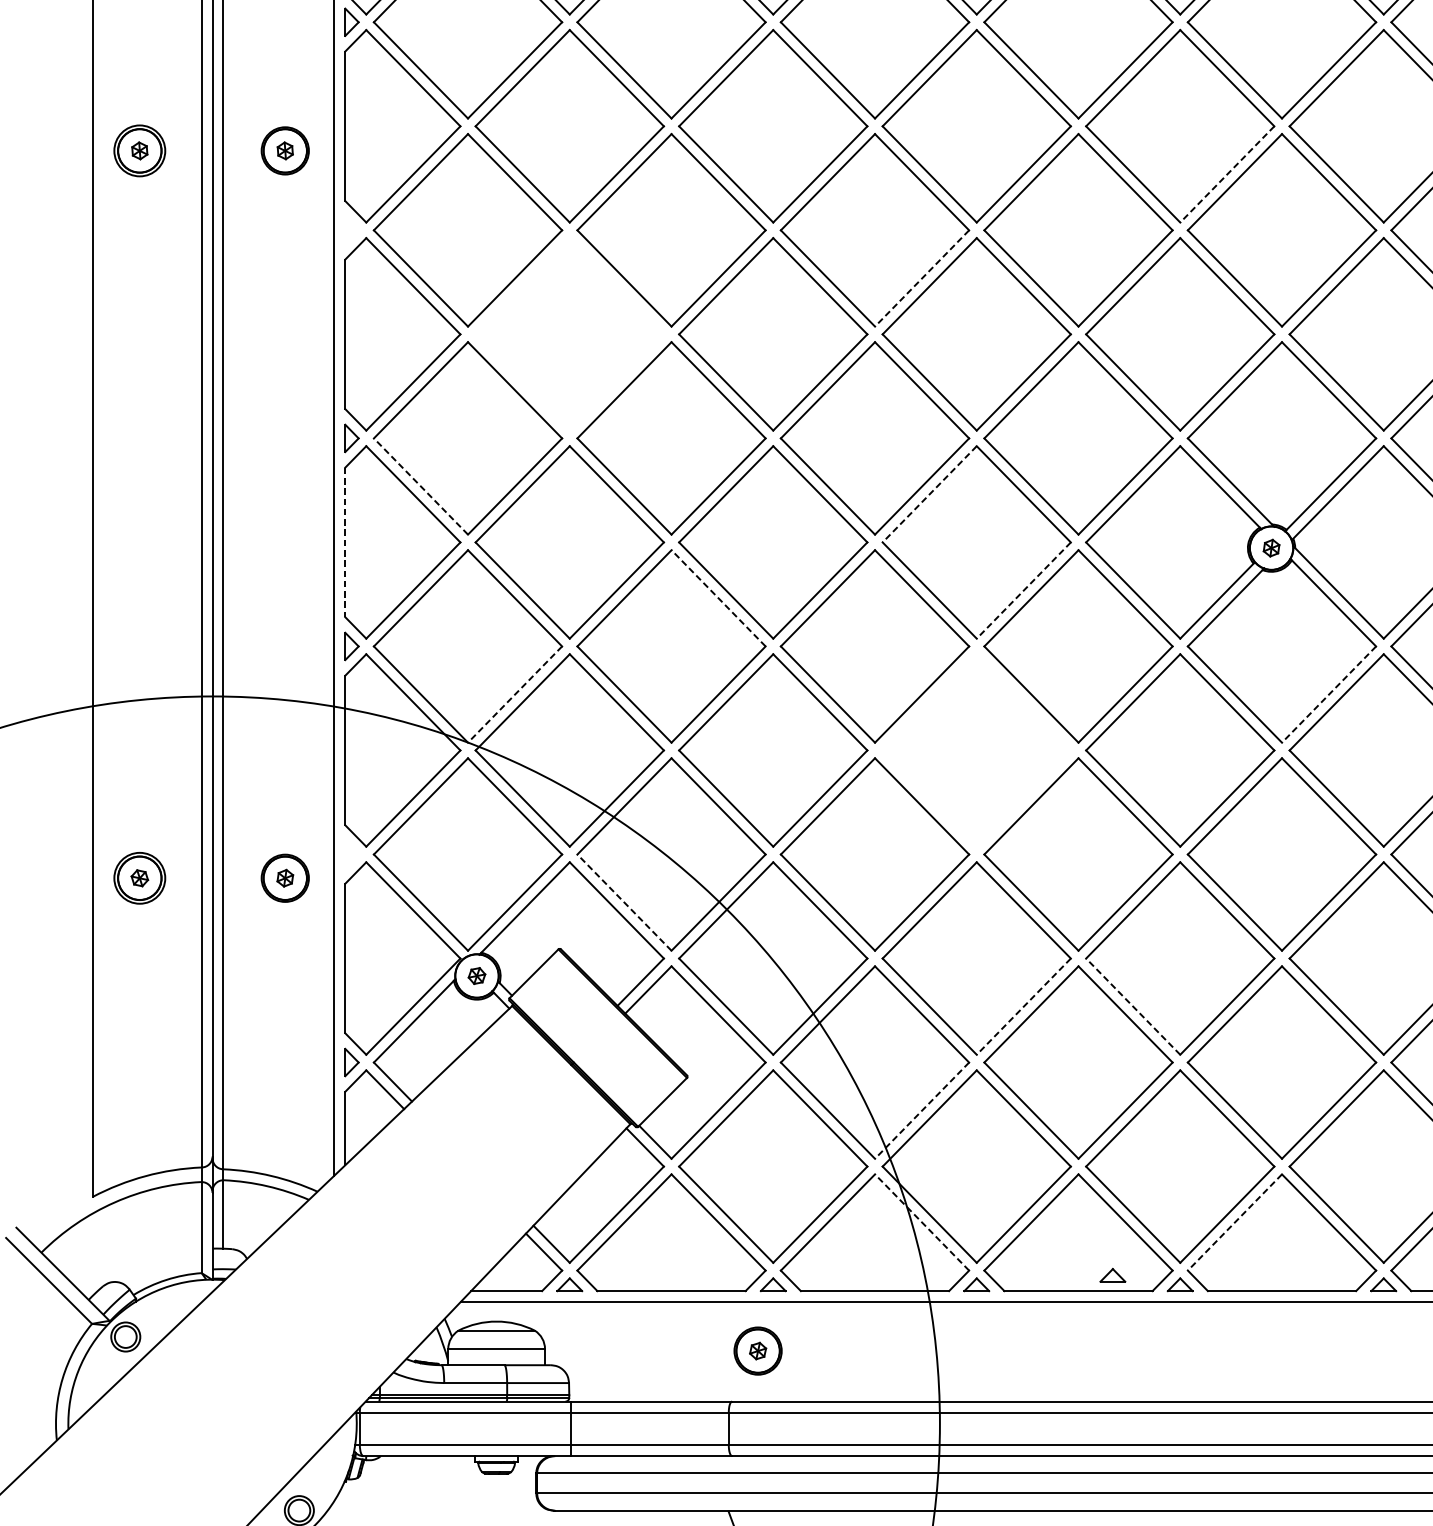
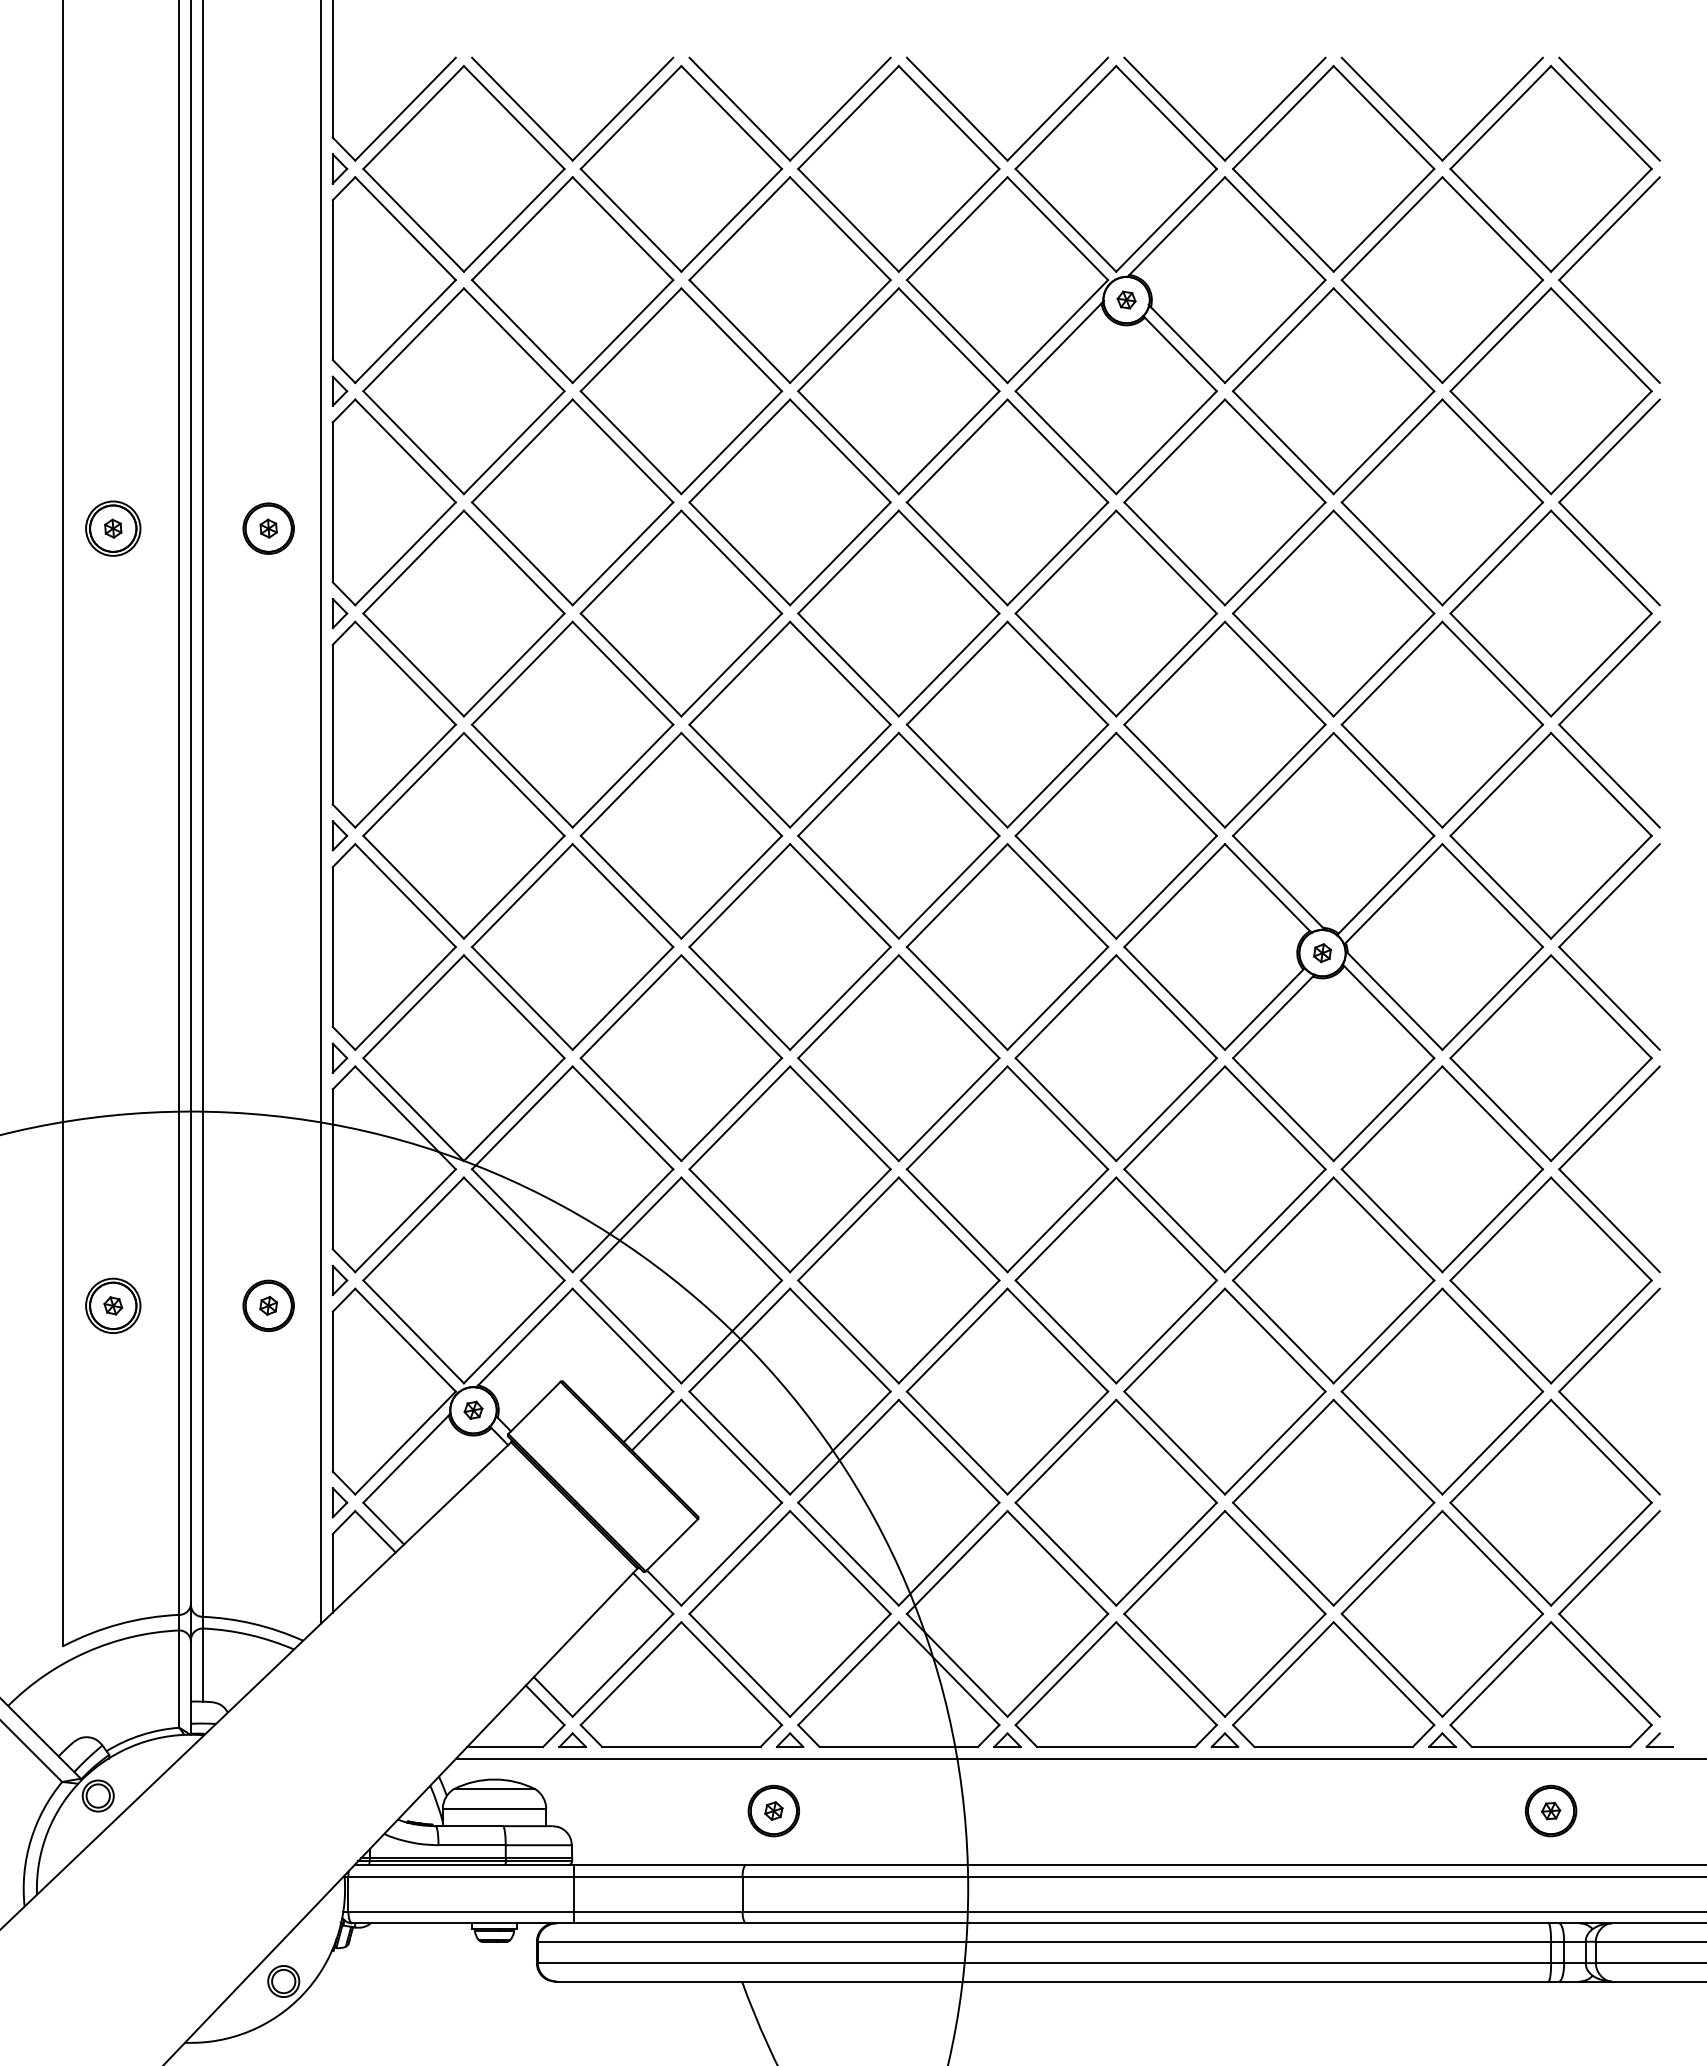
line: (1227, 174) -> (1275, 553), dashed -> solid
part: (351, 230) -> (339, 613), added
line: (922, 278) -> (949, 664), dashed -> solid
part: (569, 334) -> (572, 724), added
line: (420, 486) -> (413, 887), dashed -> solid
line: (929, 494) -> (957, 895), dashed -> solid
line: (345, 542) -> (332, 947), dashed -> solid
line: (1023, 590) -> (1057, 998), dashed -> solid
line: (718, 598) -> (731, 1006), dashed -> solid
line: (515, 694) -> (514, 1109), dashed -> solid
line: (1328, 694) -> (1383, 1109), dashed -> solid
part: (976, 750) -> (1007, 1169), added
part: (351, 854) -> (339, 1280), added
line: (624, 902) -> (631, 1331), dashed -> solid
line: (1023, 1007) -> (1057, 1443), dashed -> solid
line: (1133, 1007) -> (1174, 1443), dashed -> solid
line: (922, 1110) -> (949, 1554), dashed -> solid
line: (922, 1222) -> (949, 1673), dashed -> solid
line: (1235, 1222) -> (1283, 1673), dashed -> solid
part: (1112, 1274) -> (1152, 1729), removed

